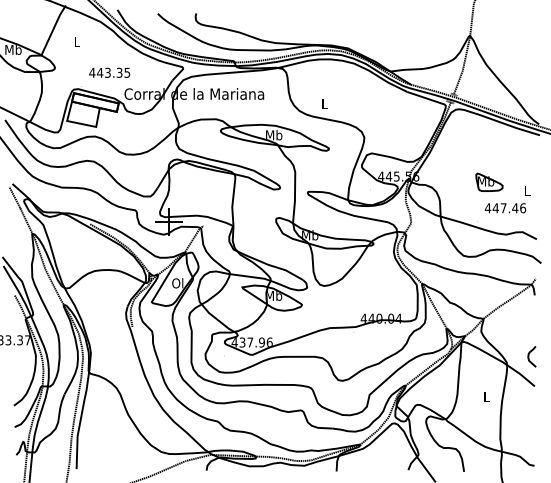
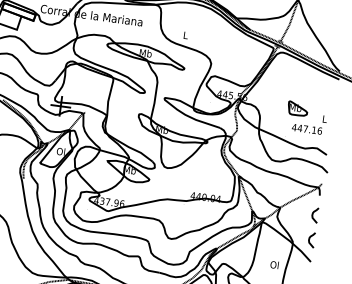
text: (515, 208) -> (314, 130), 447.46 -> 447.16
curve: (529, 322) -> (313, 214), added
text: (485, 396) -> (273, 264), L -> Ol

